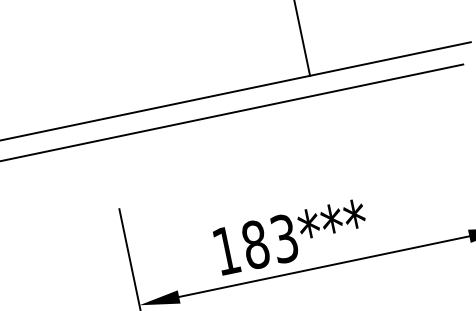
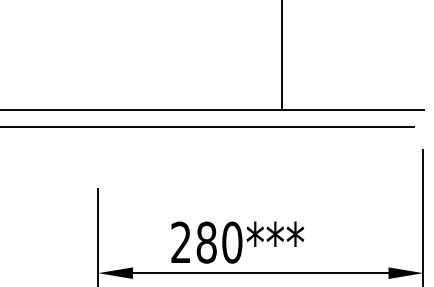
text: (255, 244) -> (206, 242), 183*** -> 280***

